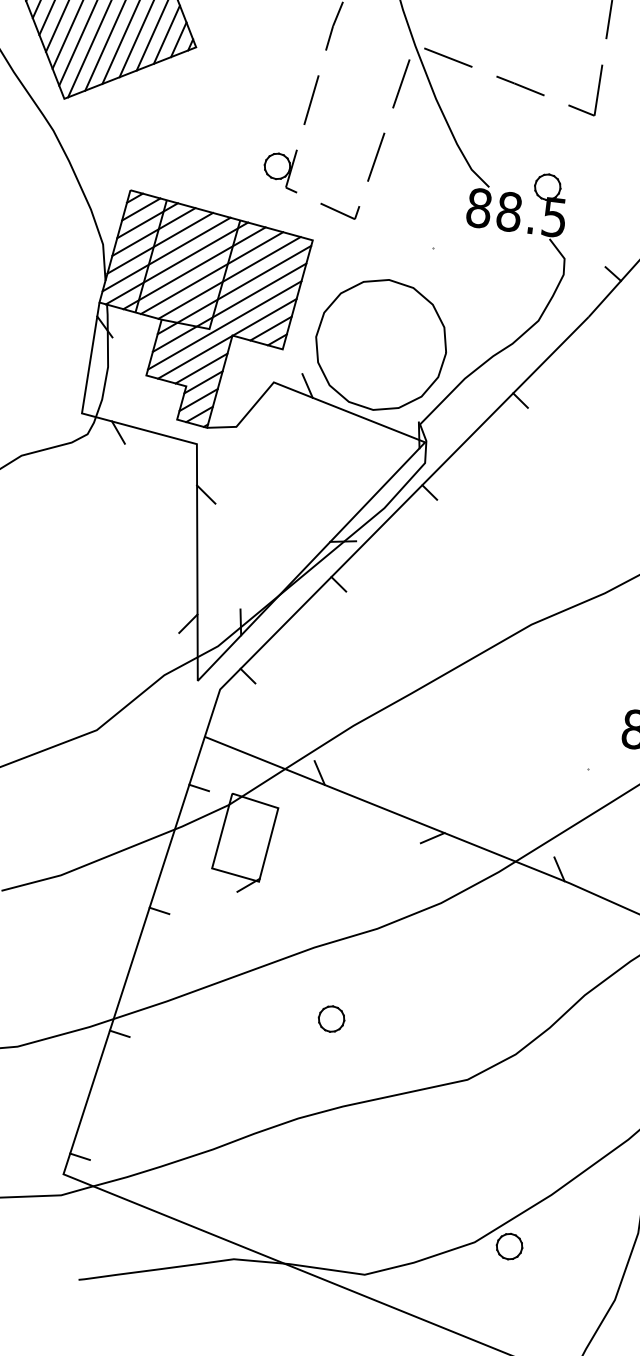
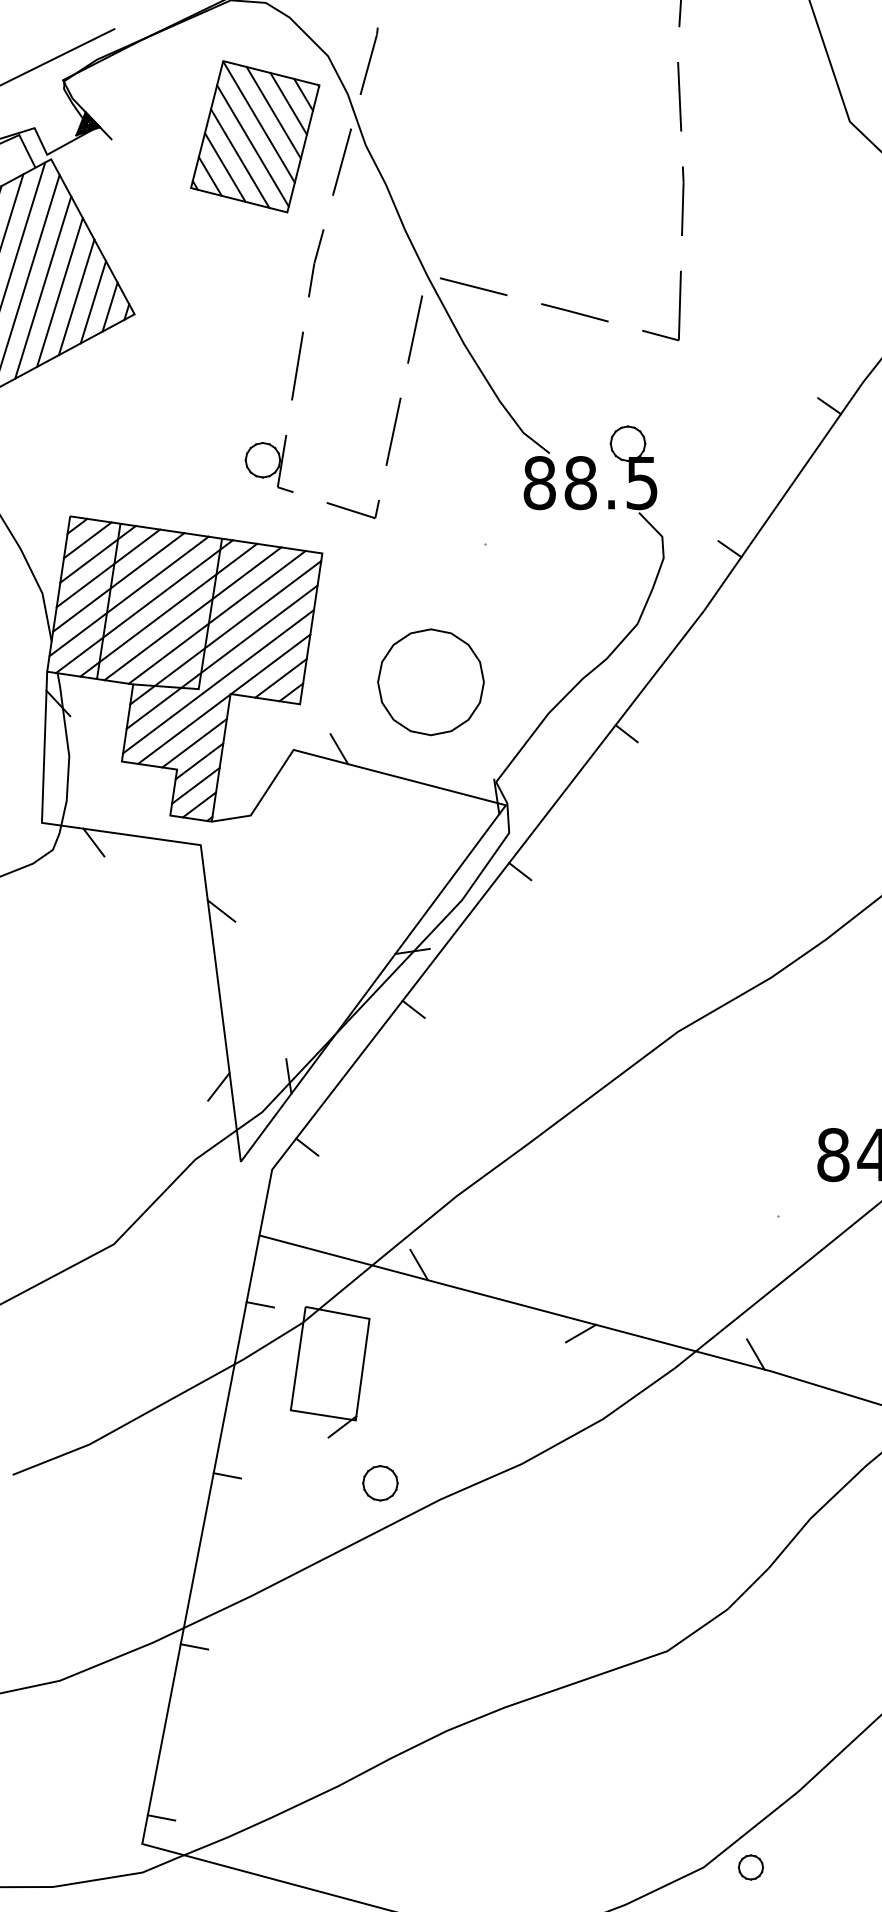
part: (380, 345) -> (430, 682), size x0.6
part: (331, 1019) -> (380, 1483), moved
part: (509, 1246) -> (750, 1867), size x0.7

